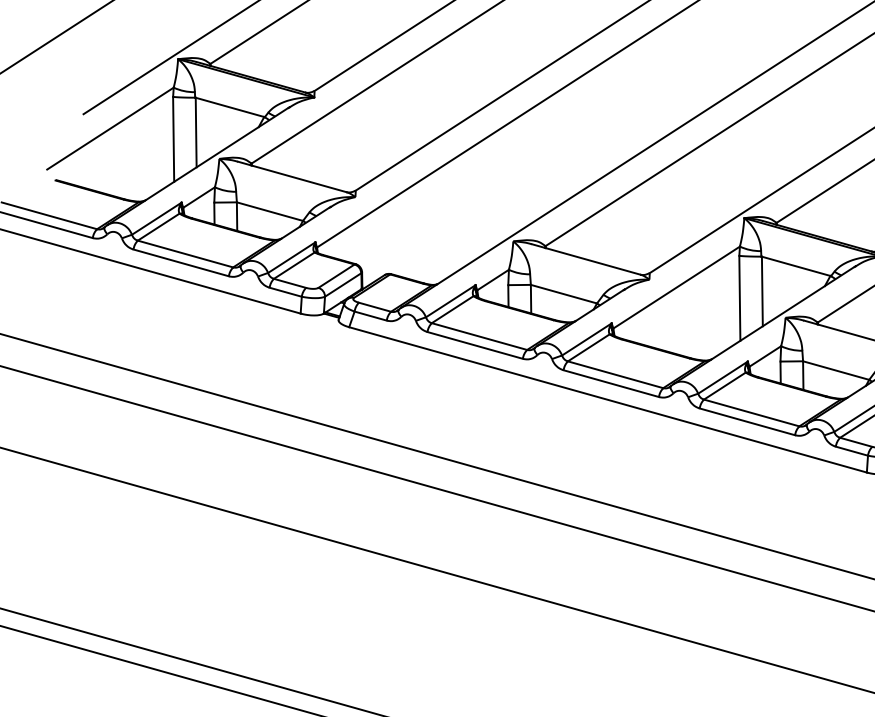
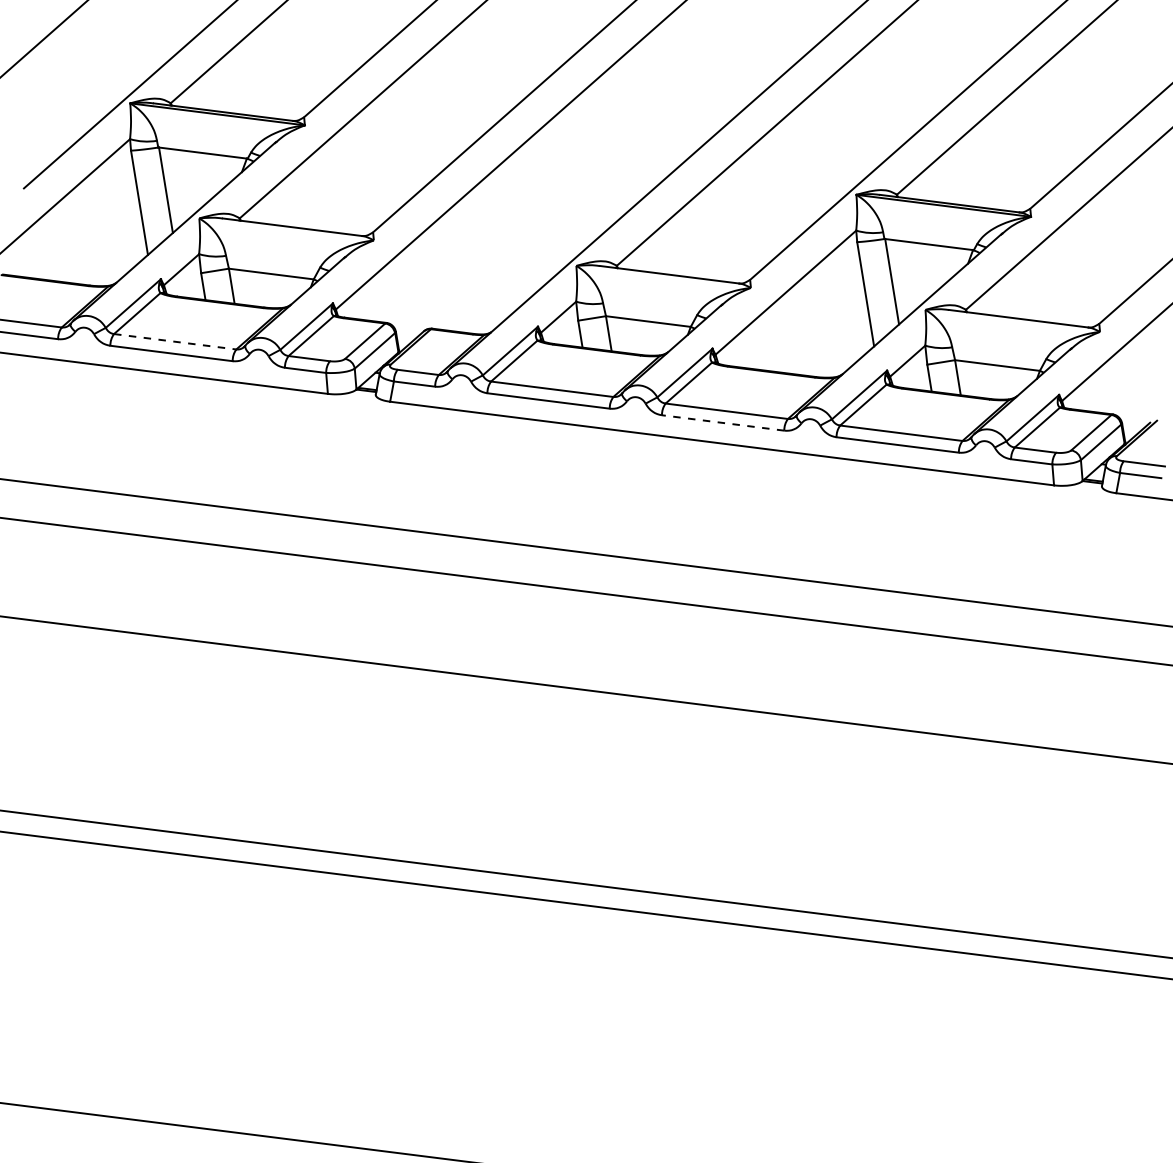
line: (185, 253) -> (175, 341), solid -> dashed
line: (611, 383) -> (723, 422), solid -> dashed

